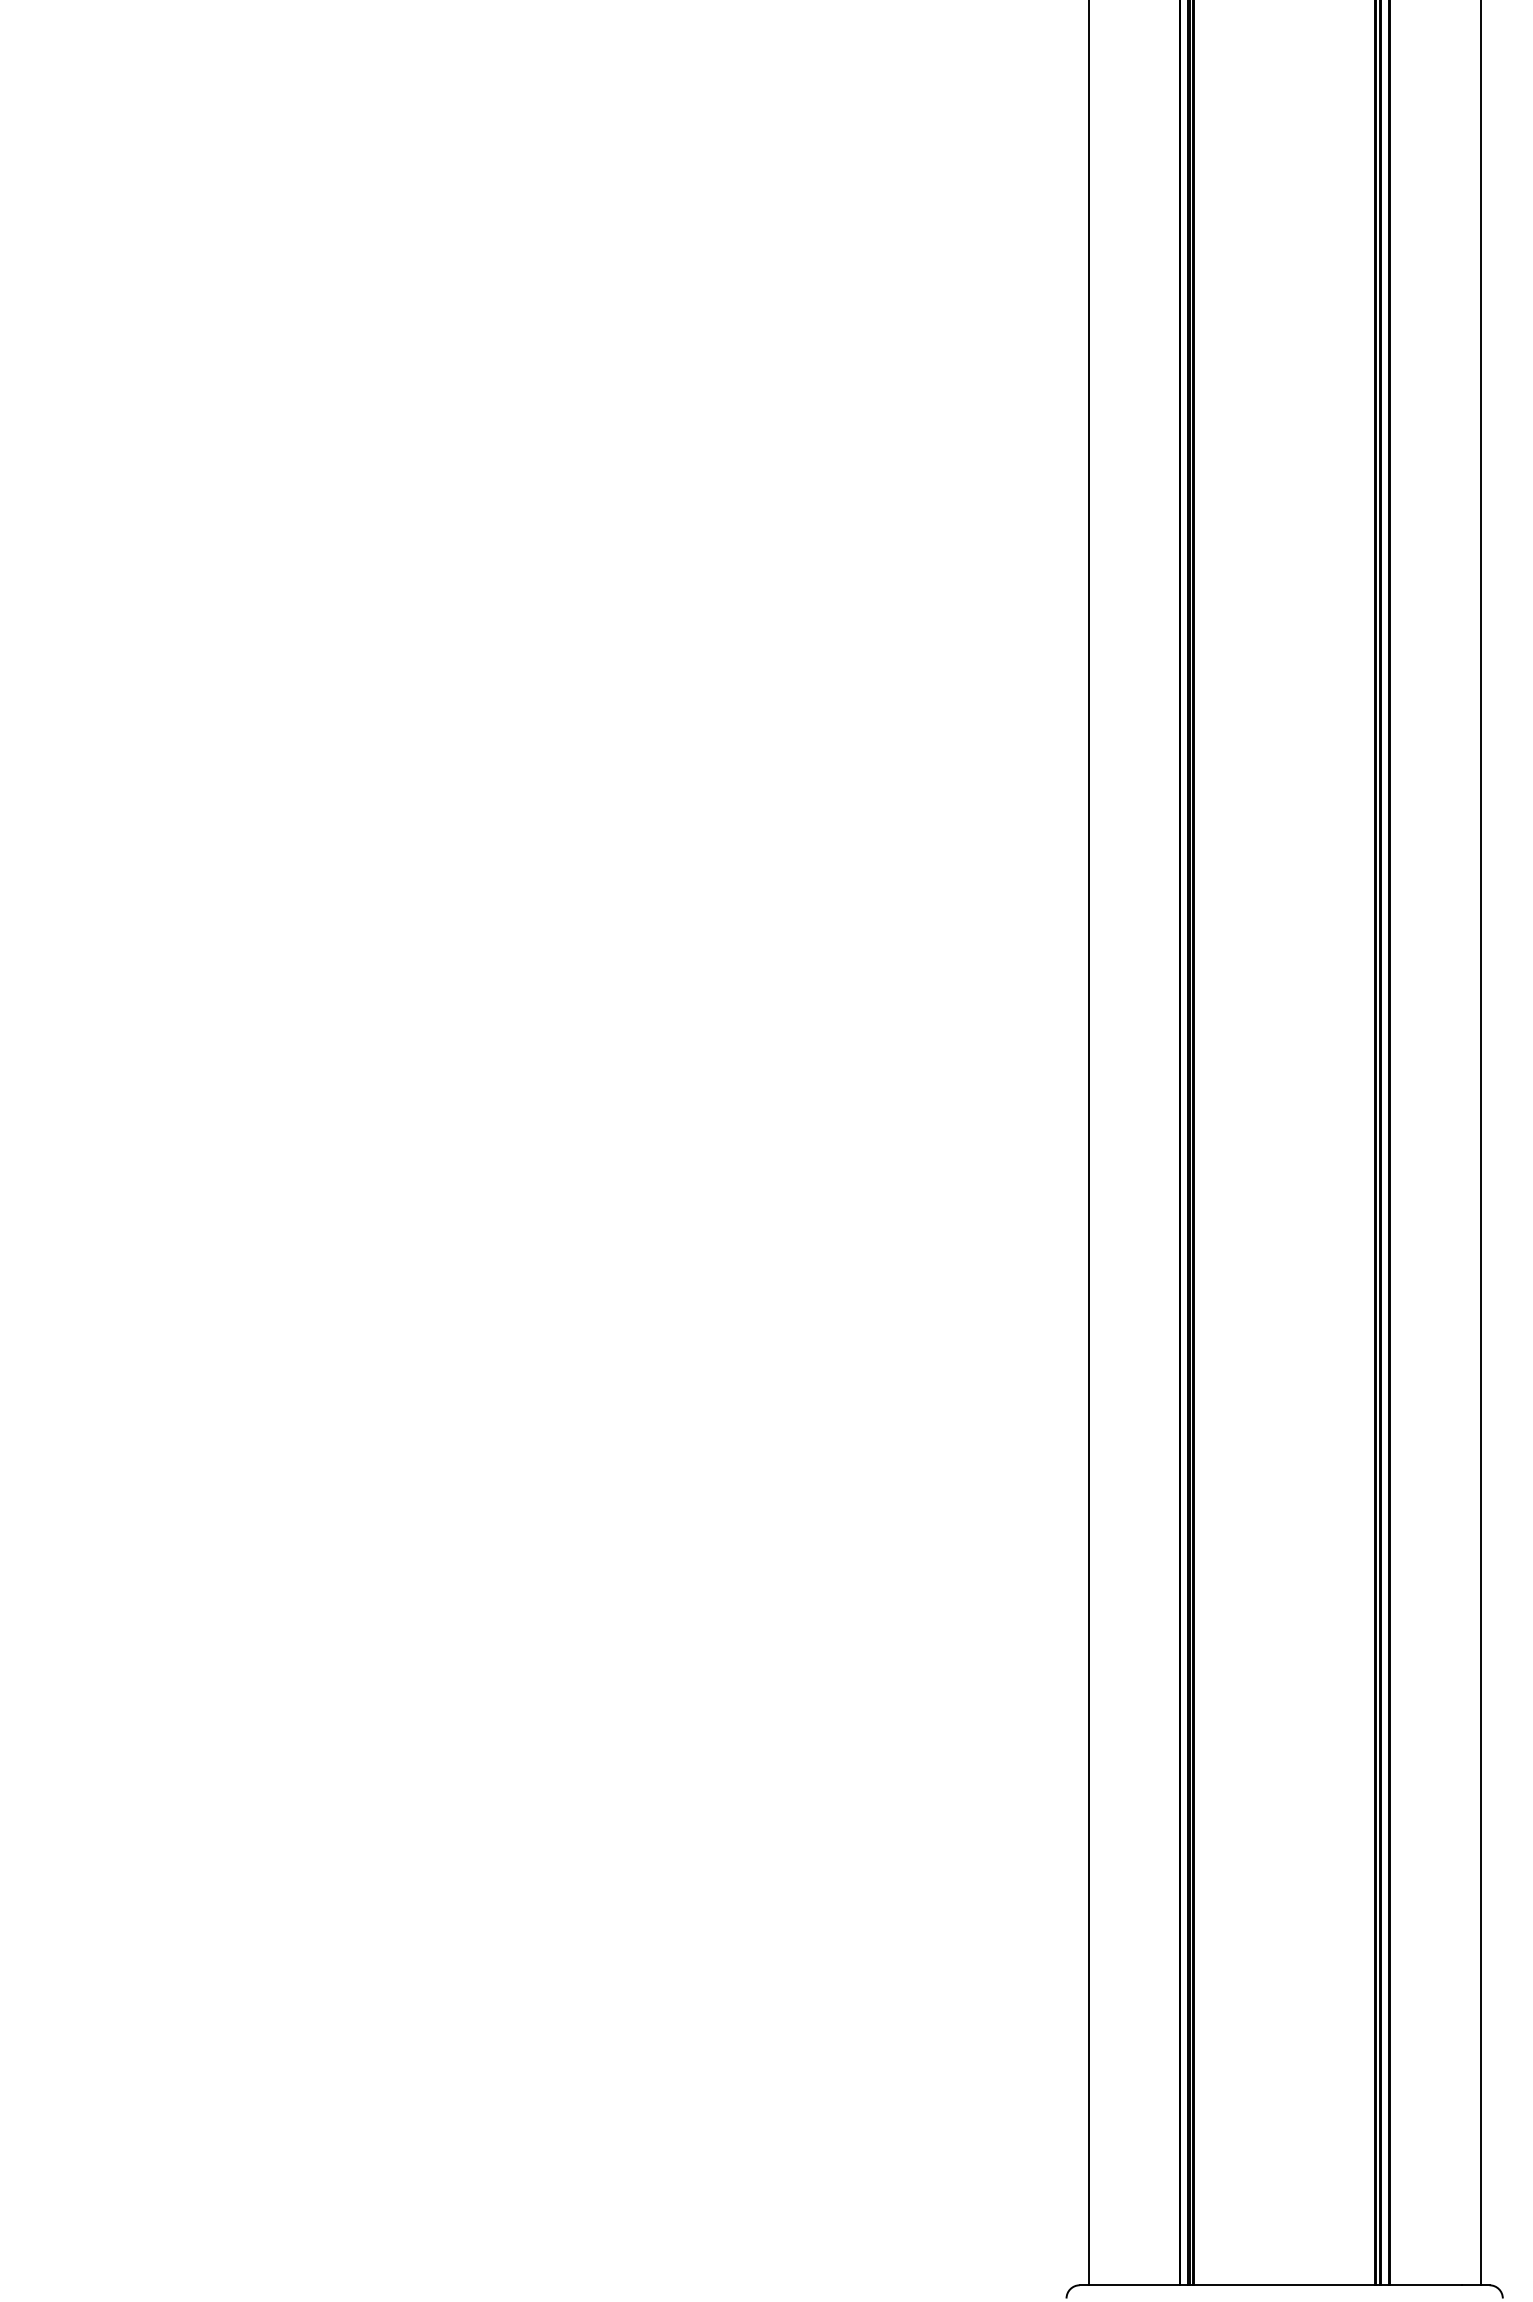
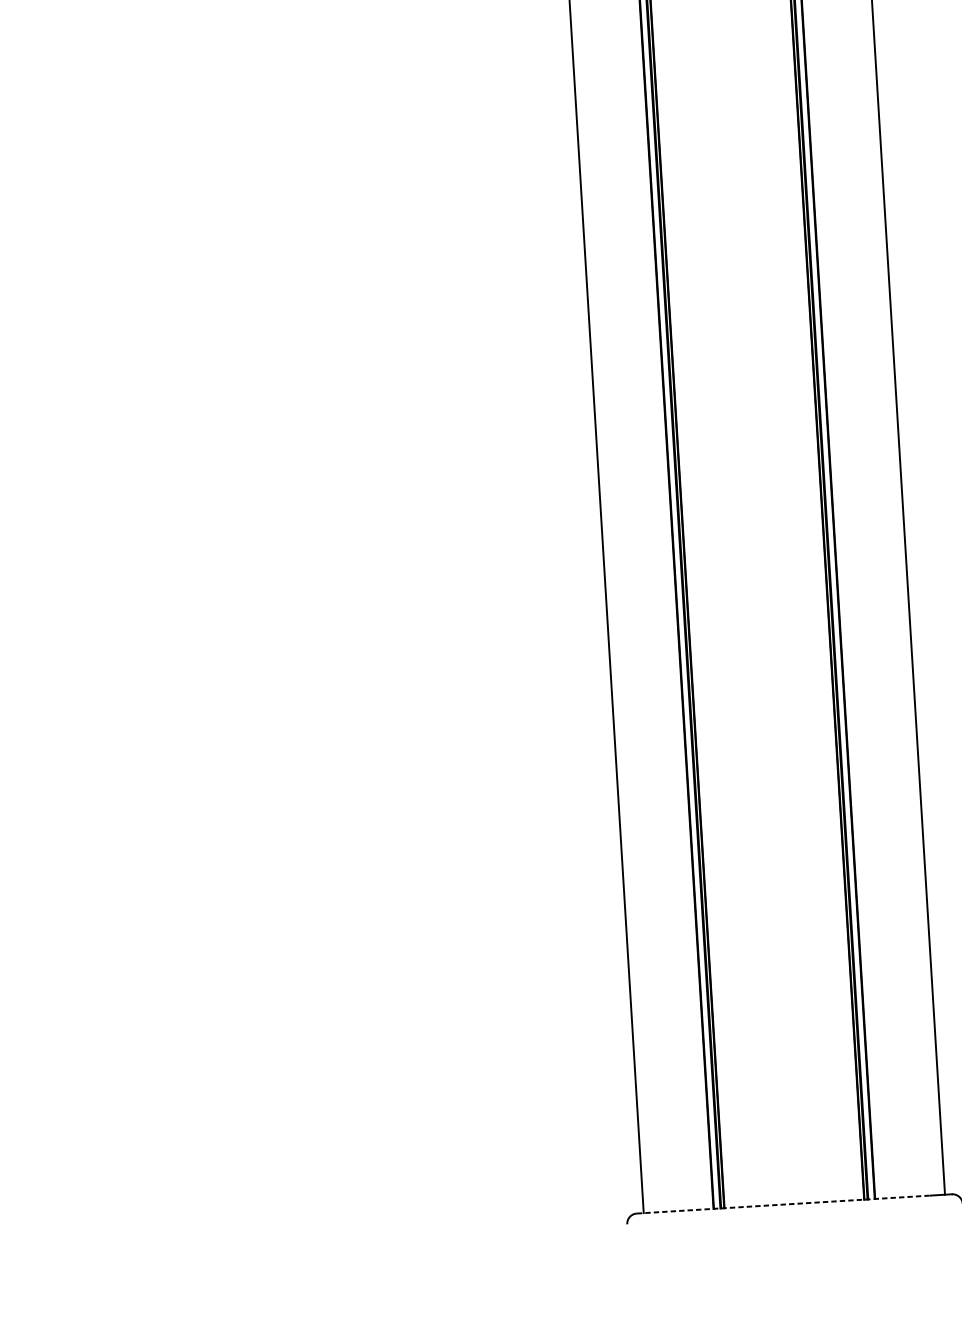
line: (1271, 2285) -> (784, 1204), solid -> dashed

